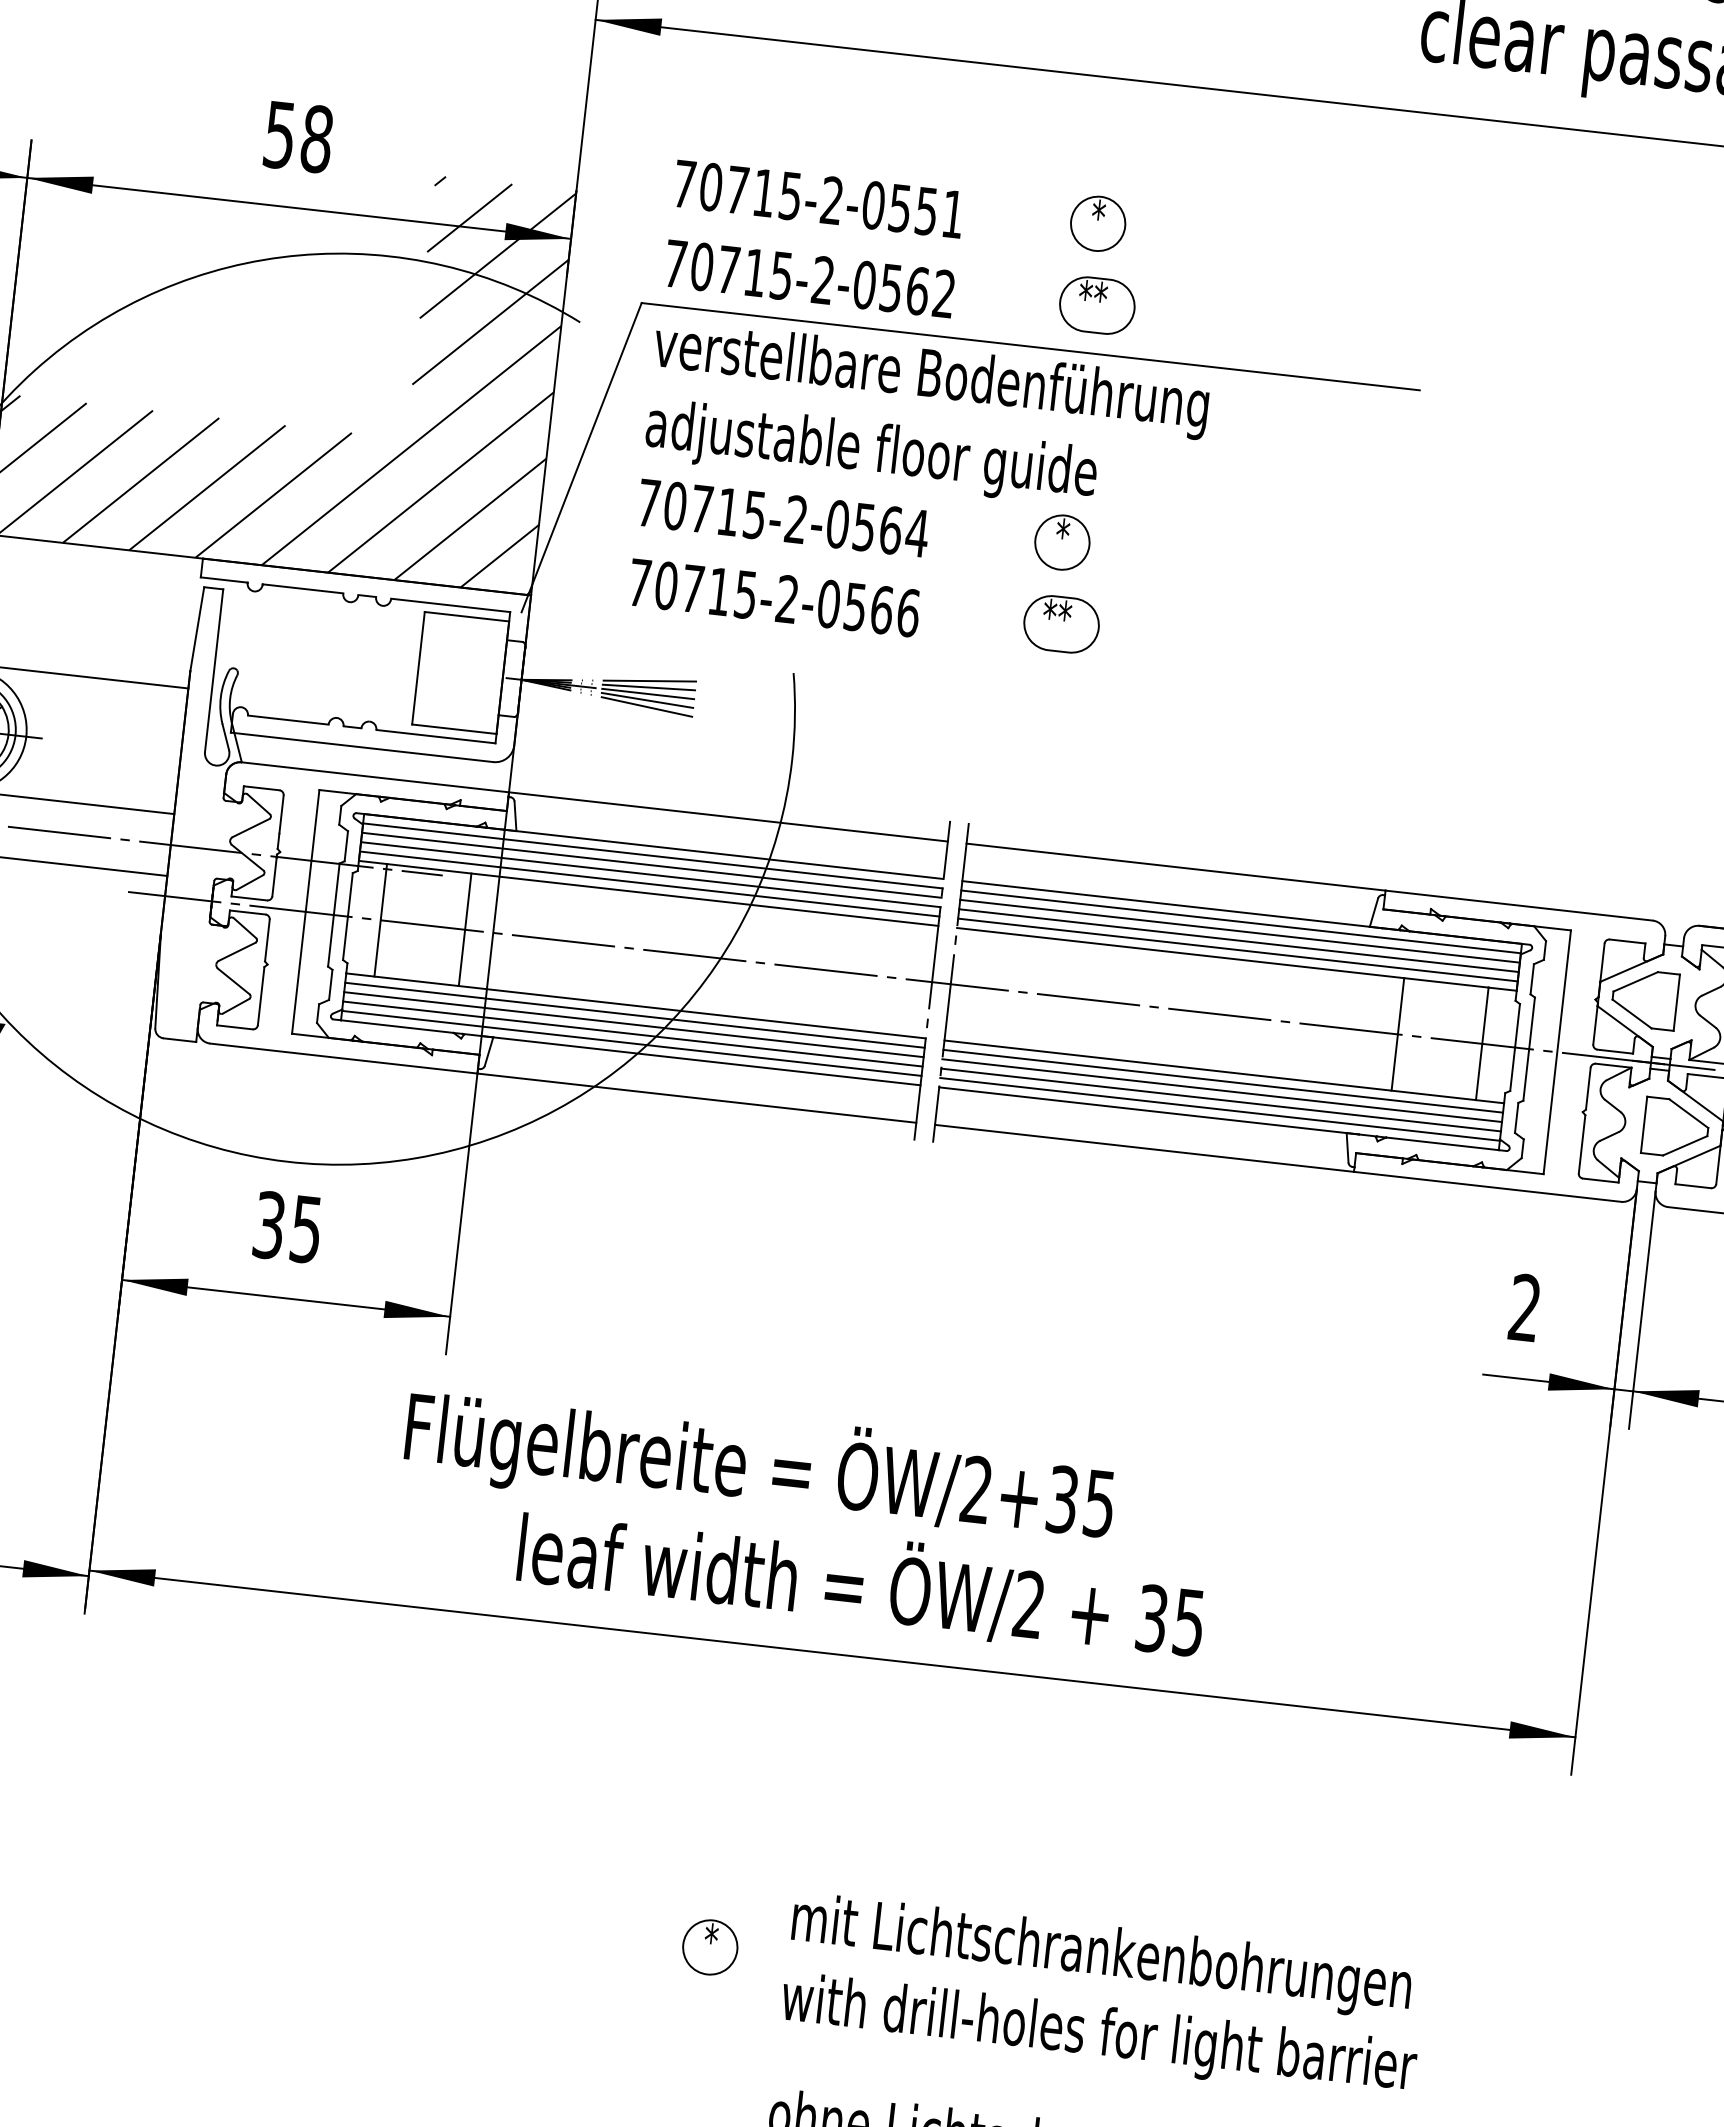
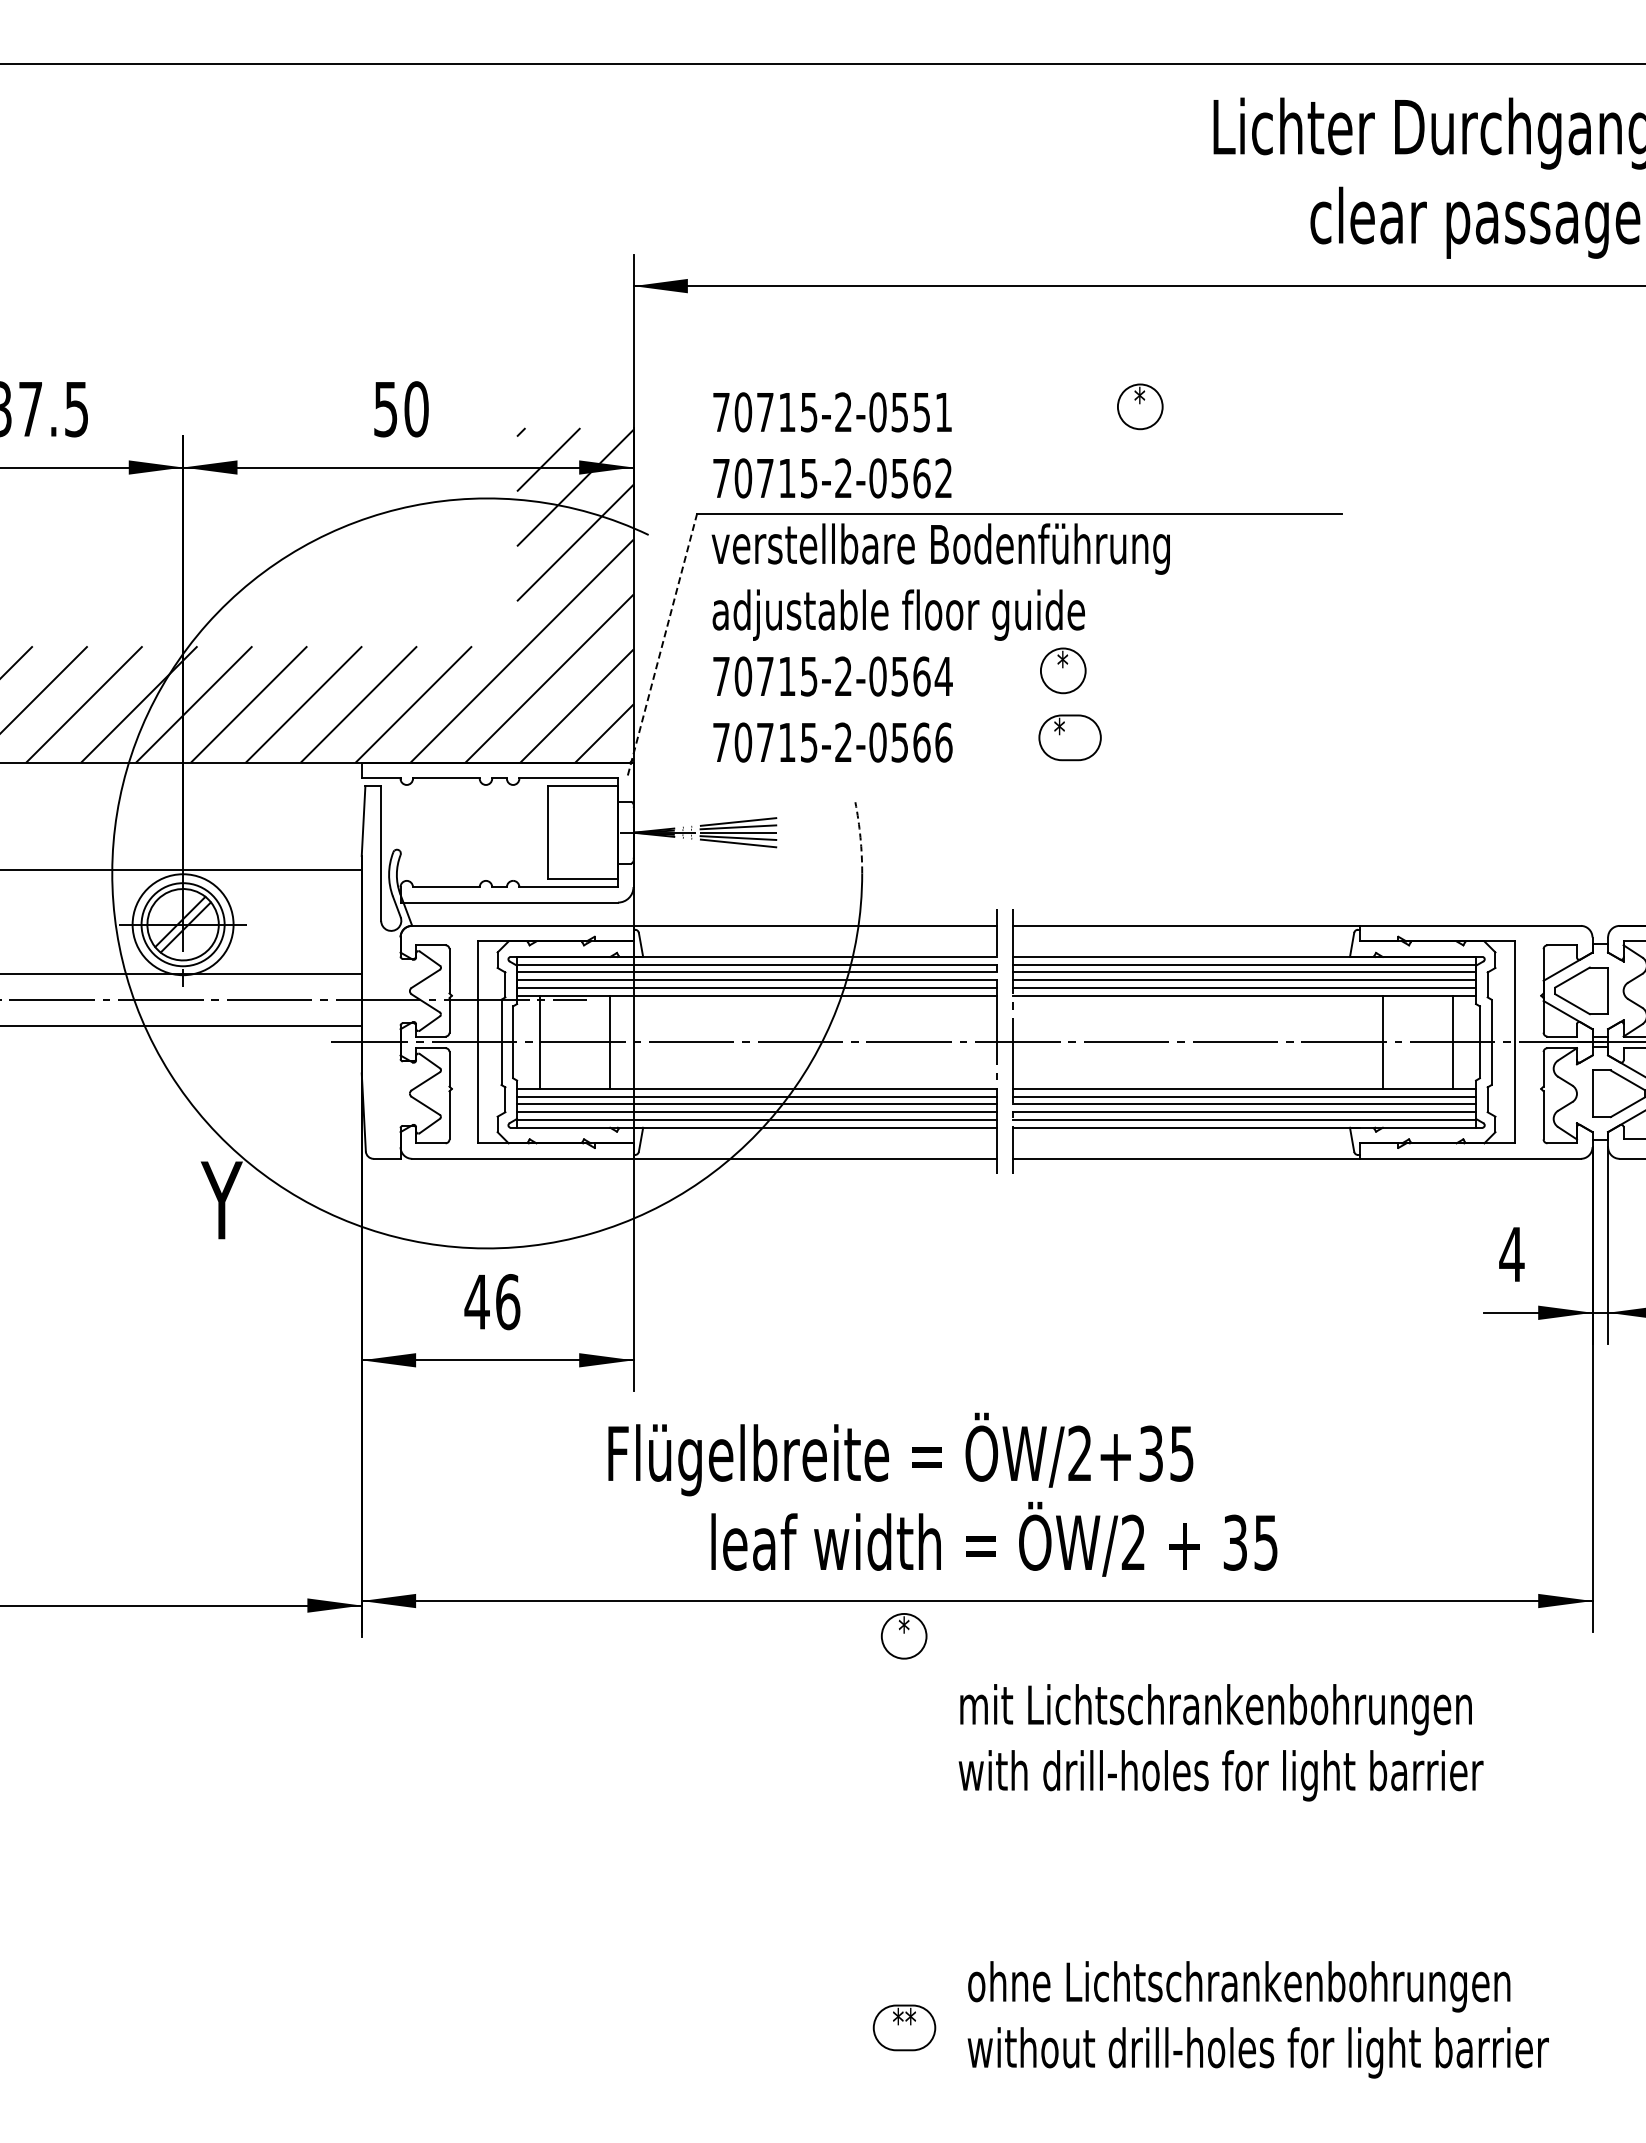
text: (316, 139) -> (416, 409), 58 -> 50
part: (1098, 223) -> (1140, 406), moved
part: (1096, 305) -> (1069, 473), removed
line: (581, 457) -> (662, 645), solid -> dashed
text: (1064, 610) -> (1071, 726), ** -> *
arc: (794, 716) -> (860, 837), solid -> dashed
text: (287, 1227) -> (492, 1302), 35 -> 46
text: (1524, 1306) -> (1511, 1253), 2 -> 4
part: (709, 1947) -> (903, 1636), moved
text: (1102, 1996) -> (1220, 1742), moved

